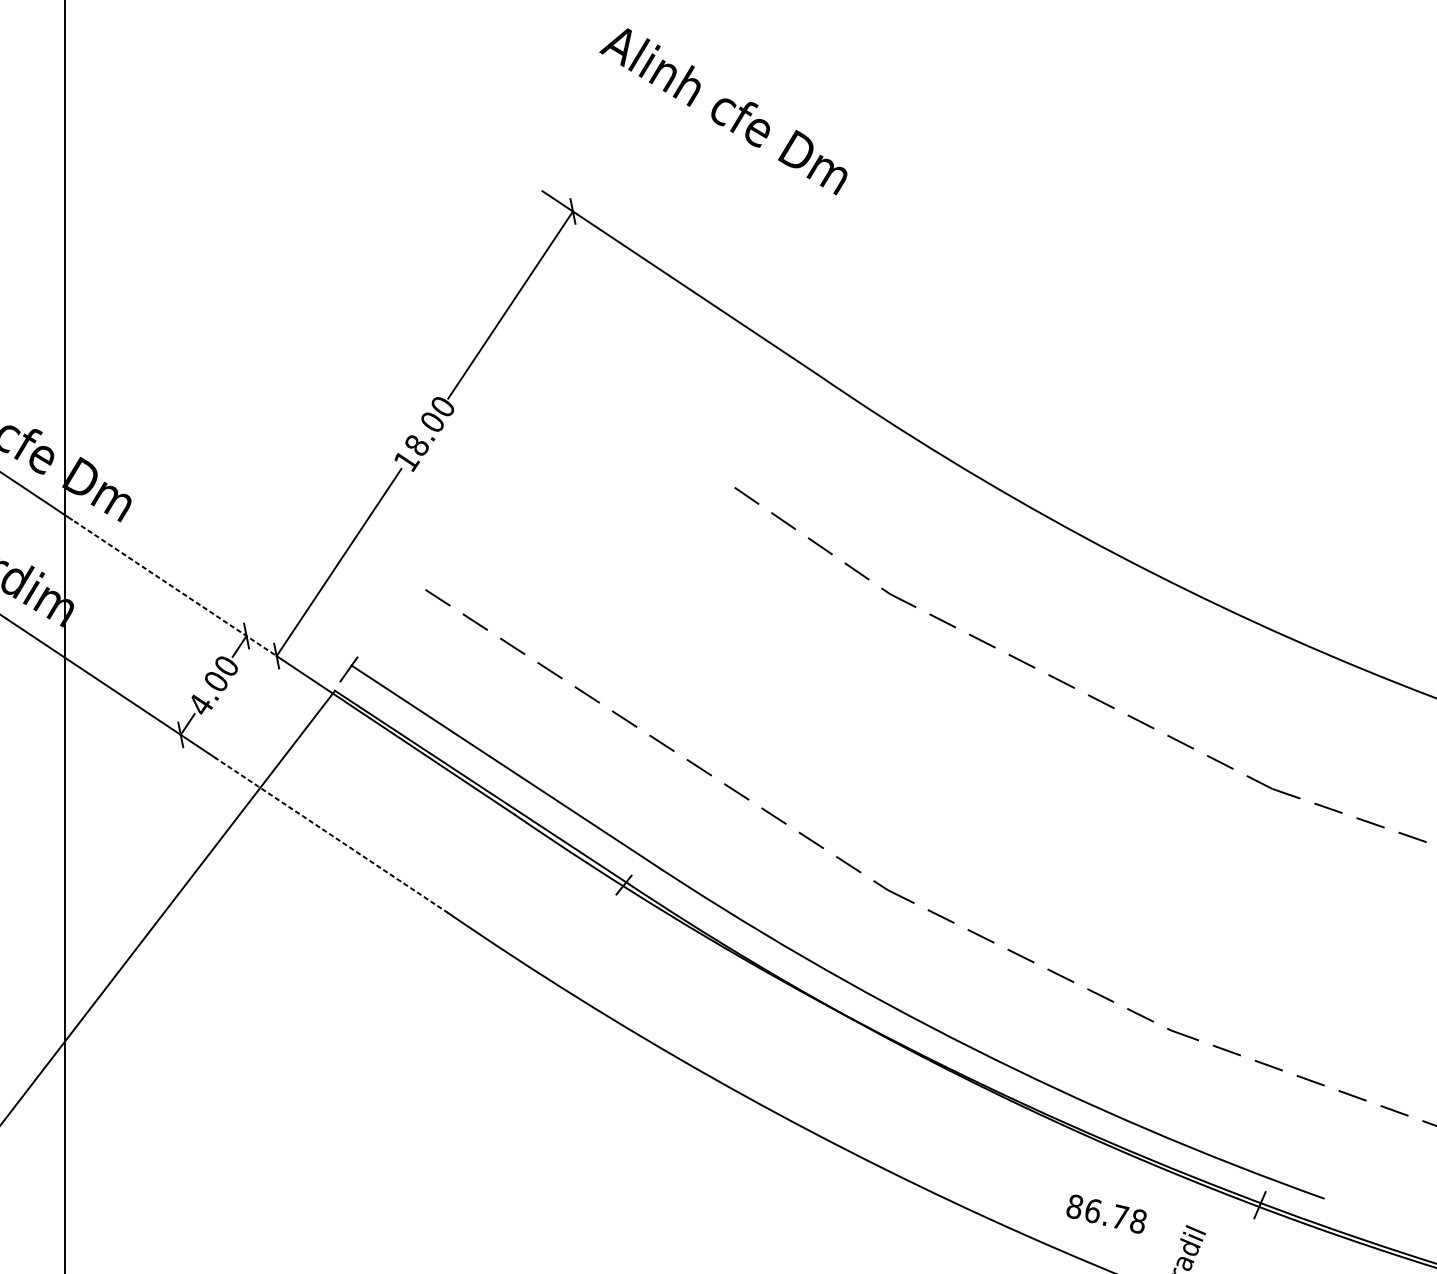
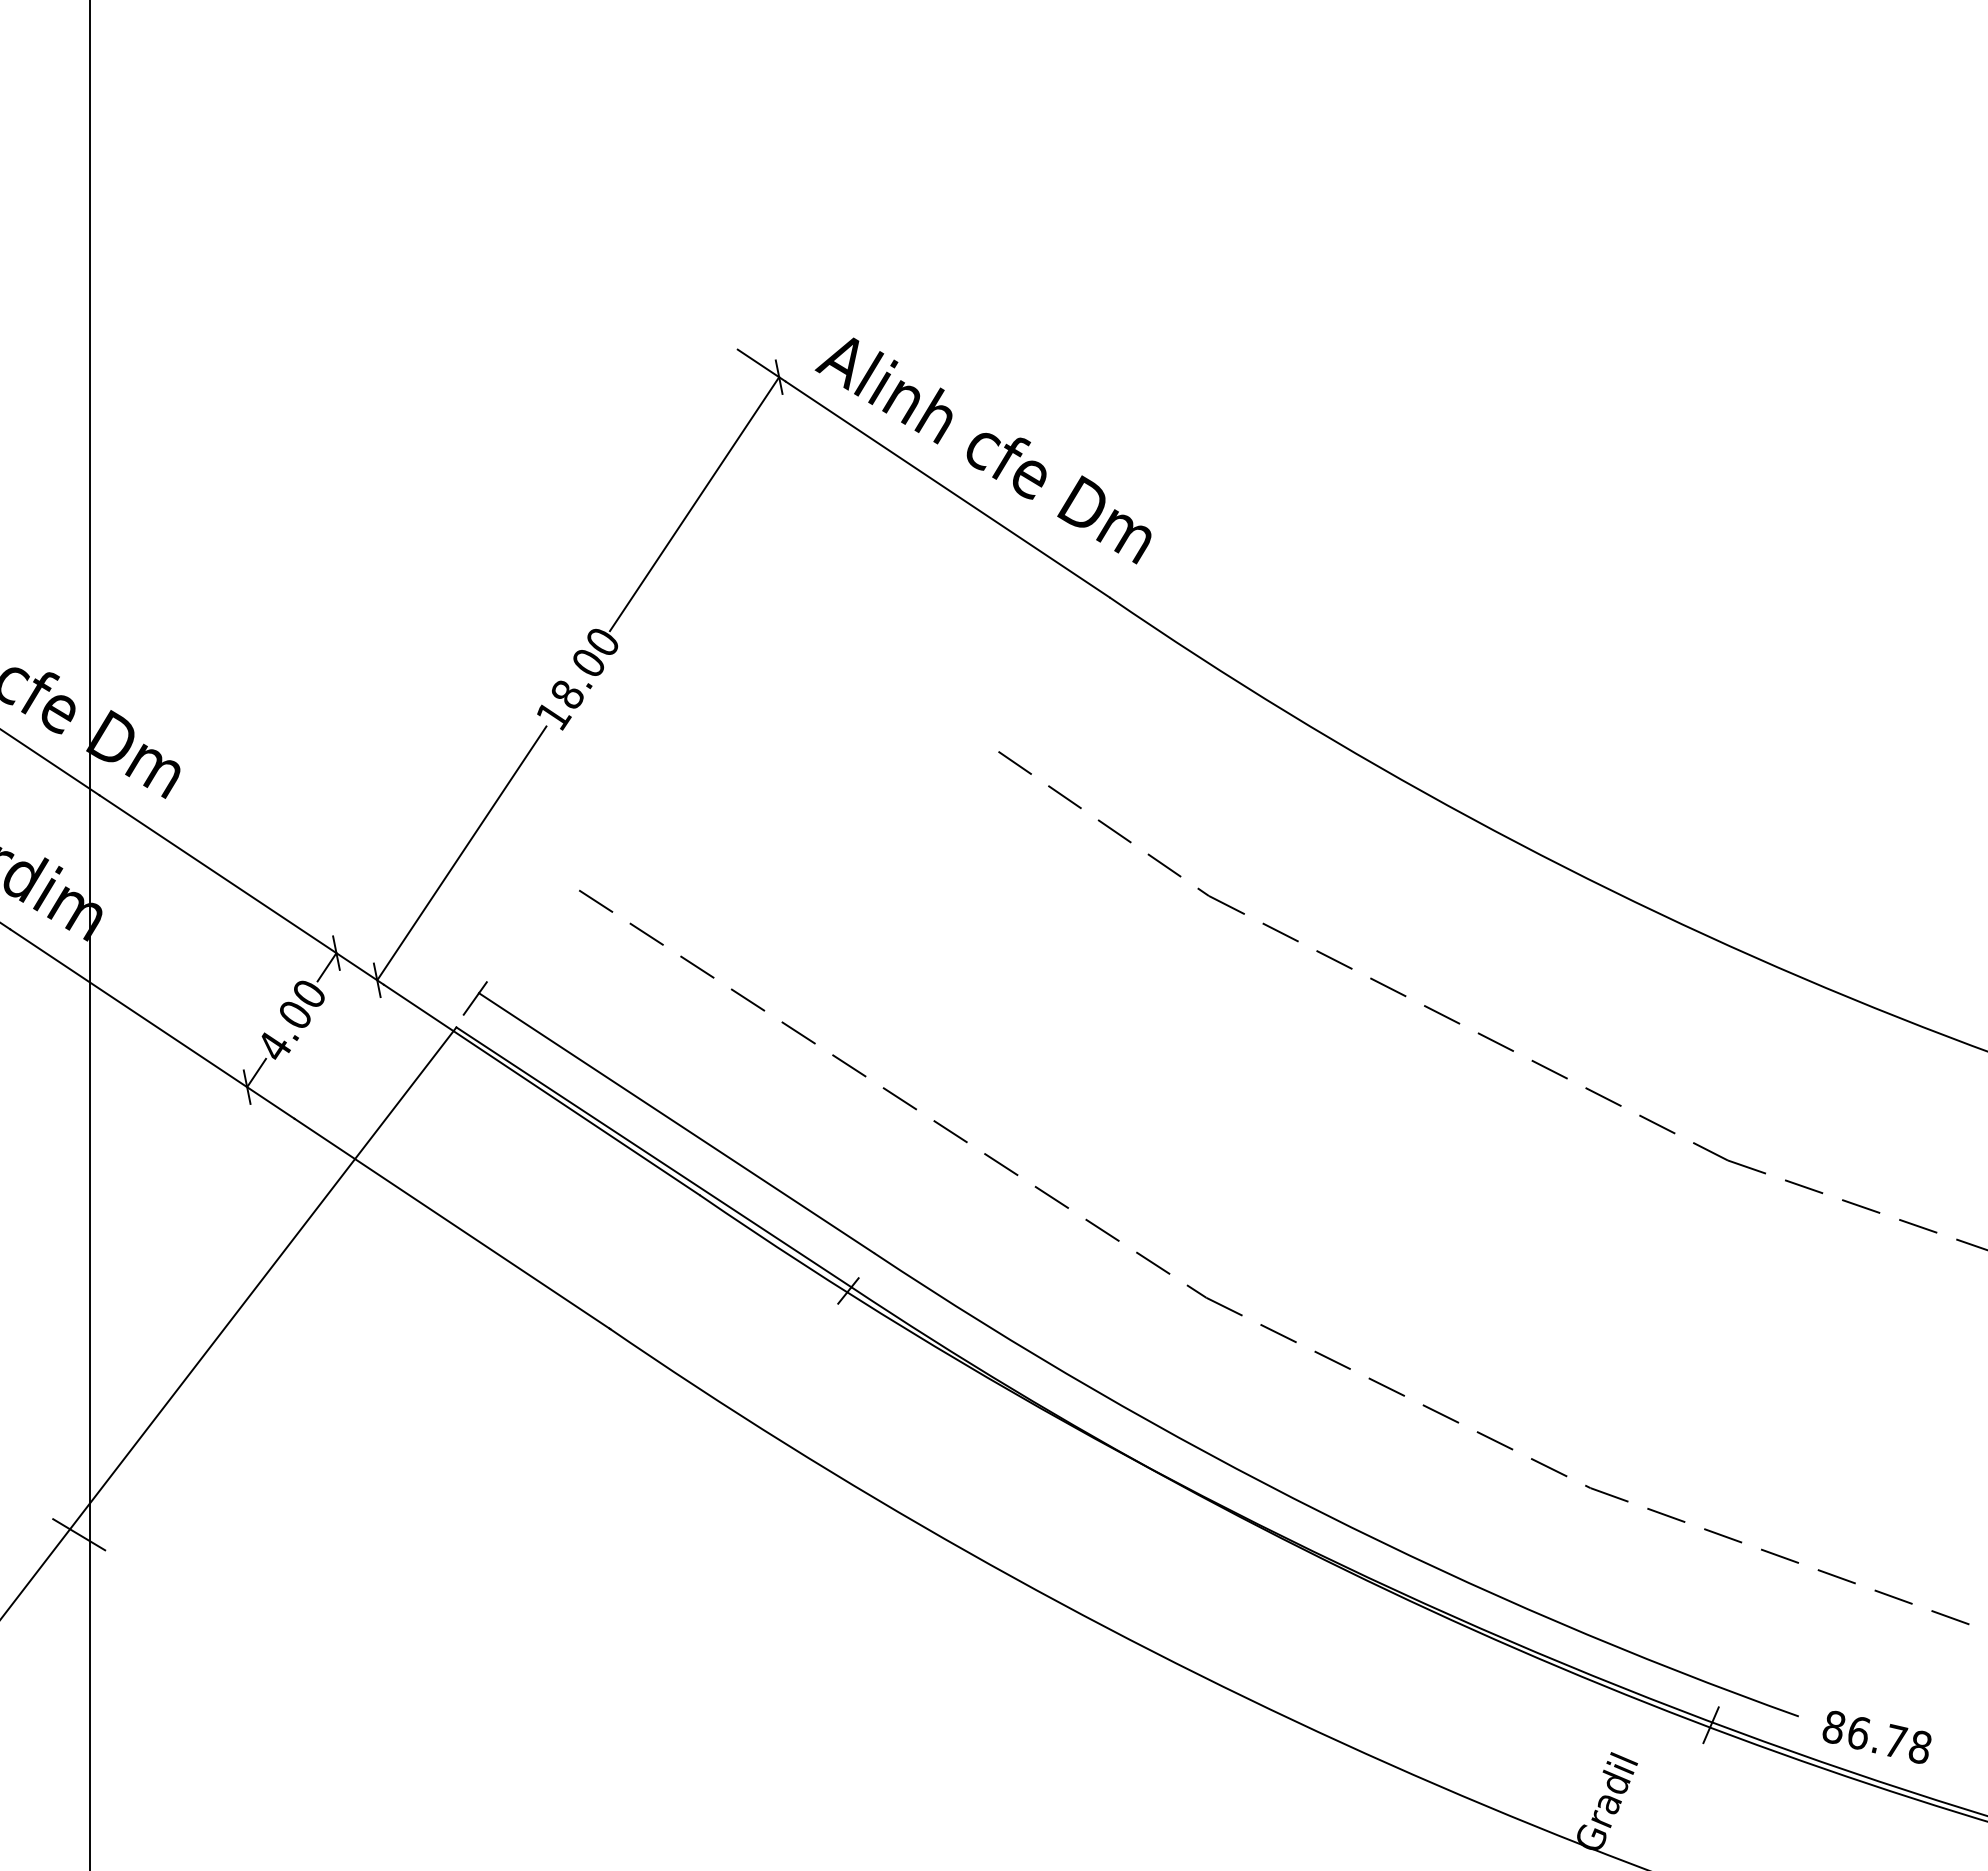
text: (722, 111) -> (982, 450), moved
line: (176, 589) -> (241, 890), dashed -> solid
line: (332, 835) -> (452, 1223), dashed -> solid
line: (57, 1064) -> (79, 1534), added
text: (1106, 1213) -> (1876, 1736), moved

